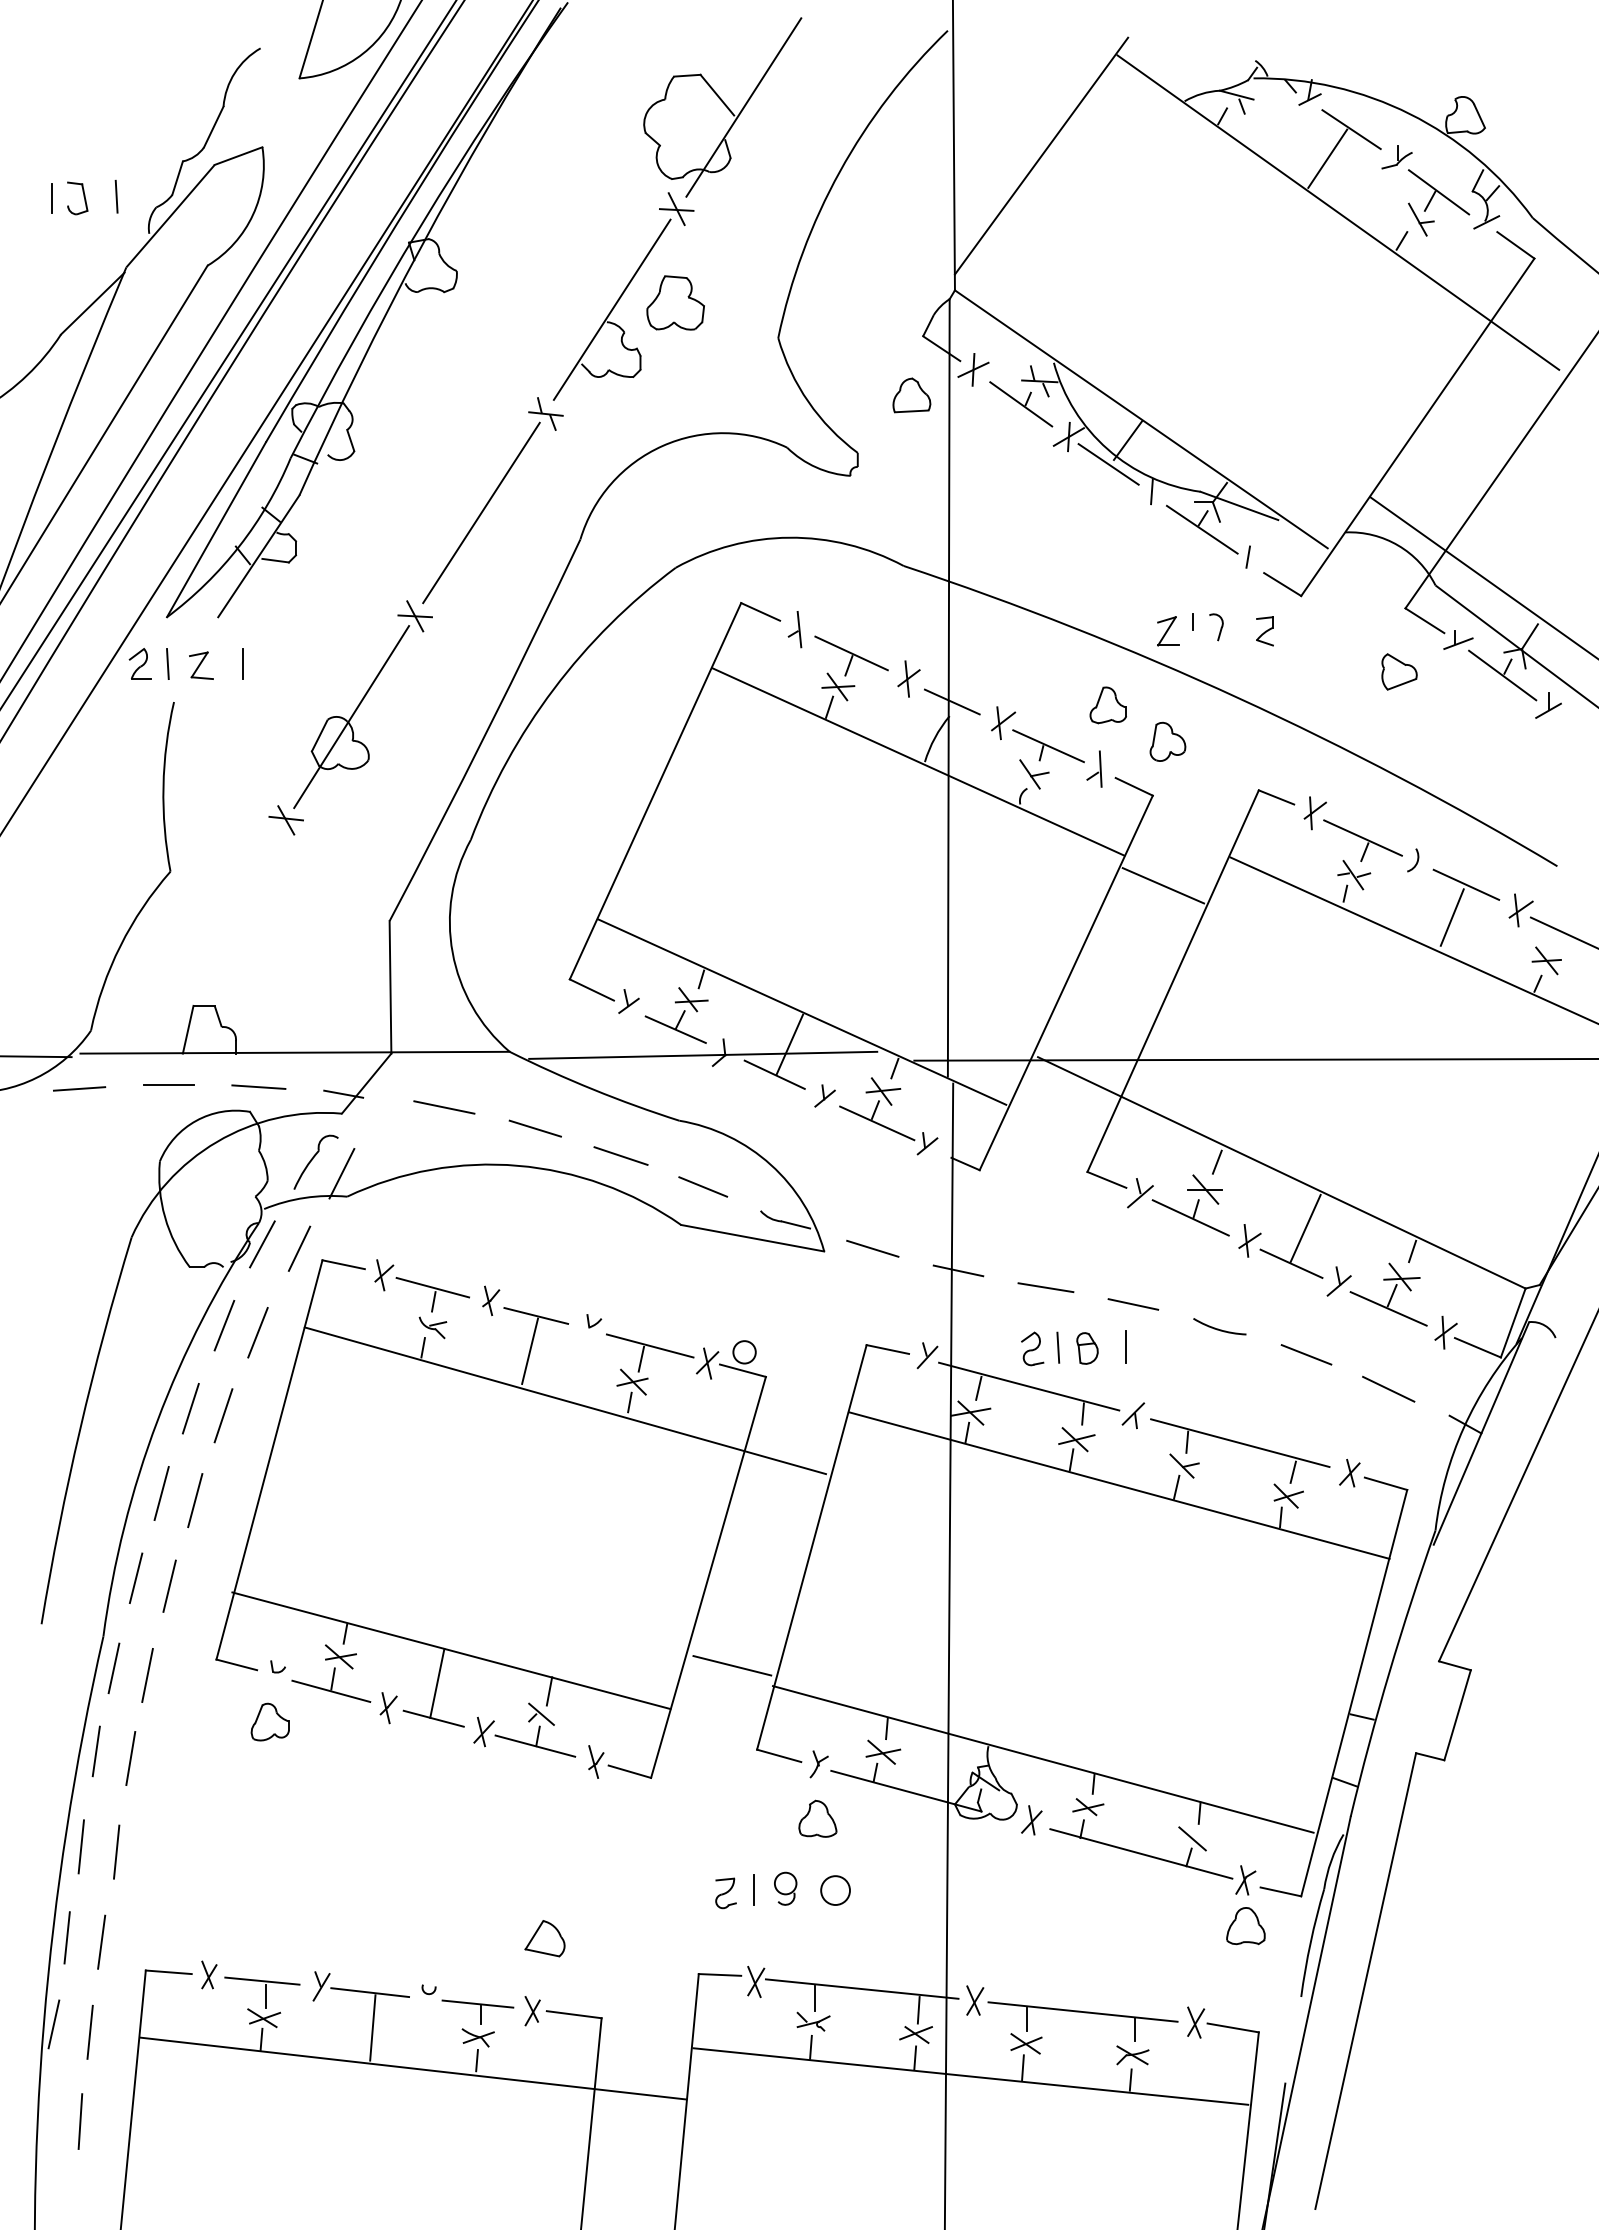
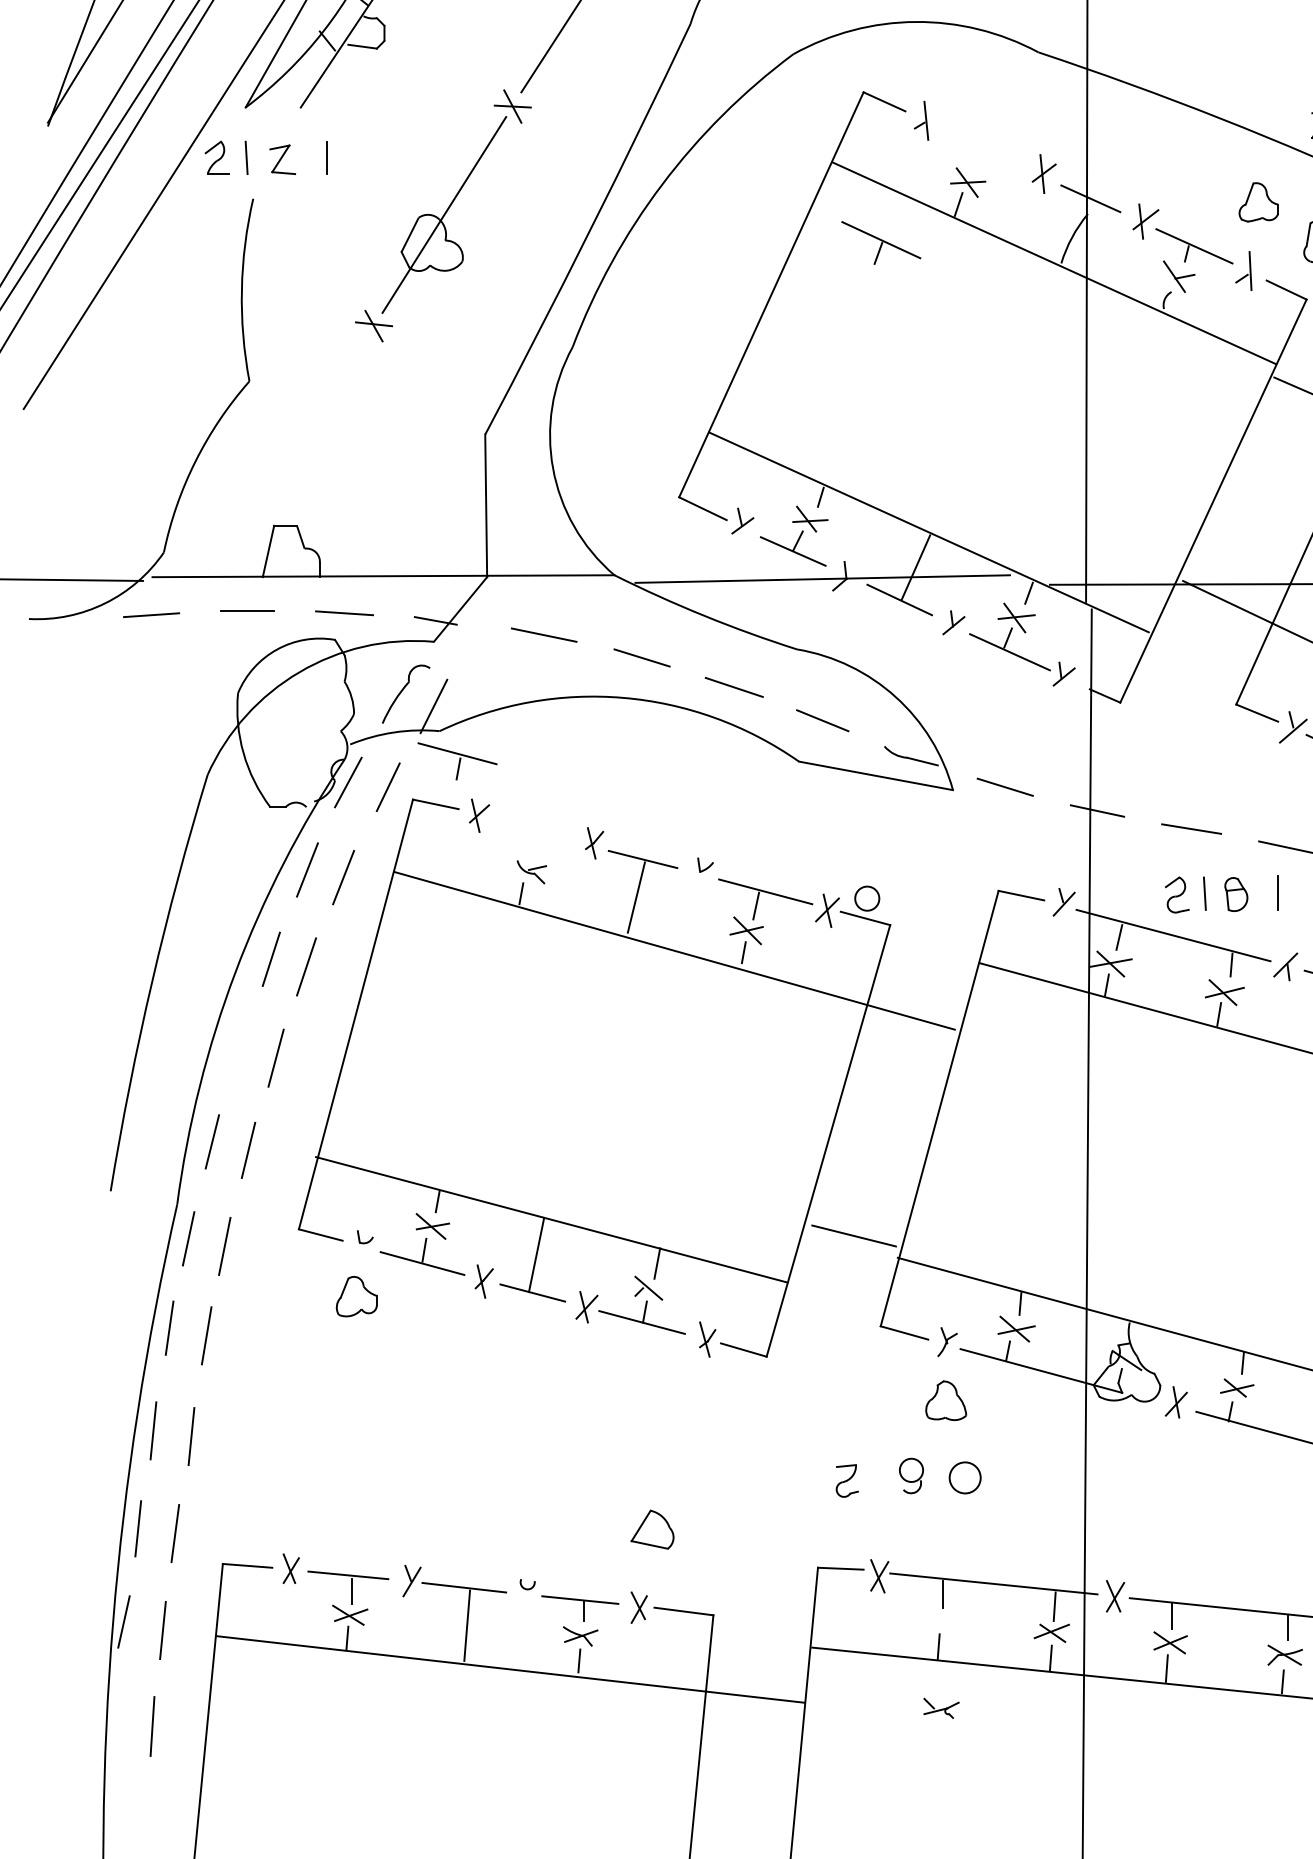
part: (851, 655) -> (881, 242), moved
part: (432, 1294) -> (457, 761), moved
line: (161, 1493) -> (239, 1050), removed
line: (753, 1890) -> (876, 1477), removed
part: (813, 2021) -> (941, 1708), moved

